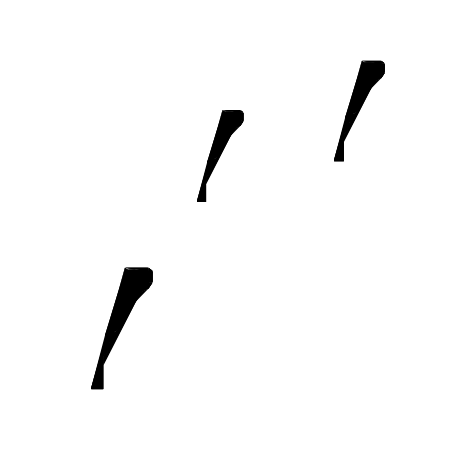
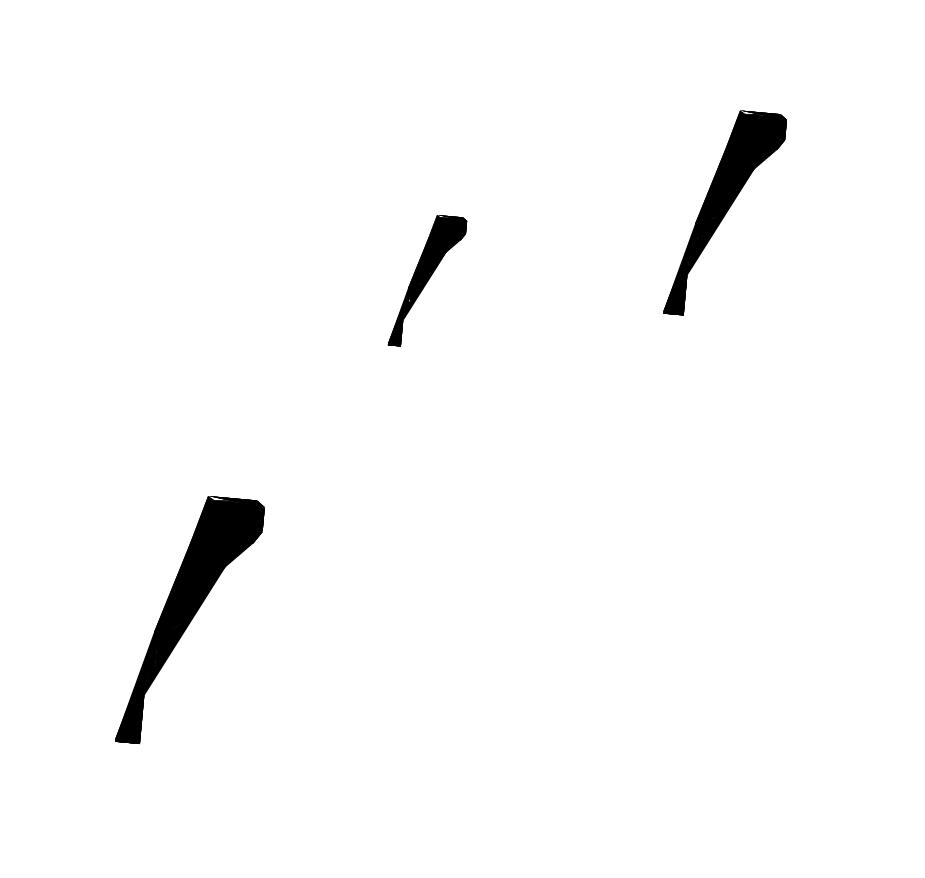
part: (220, 155) -> (428, 280), size x0.7

